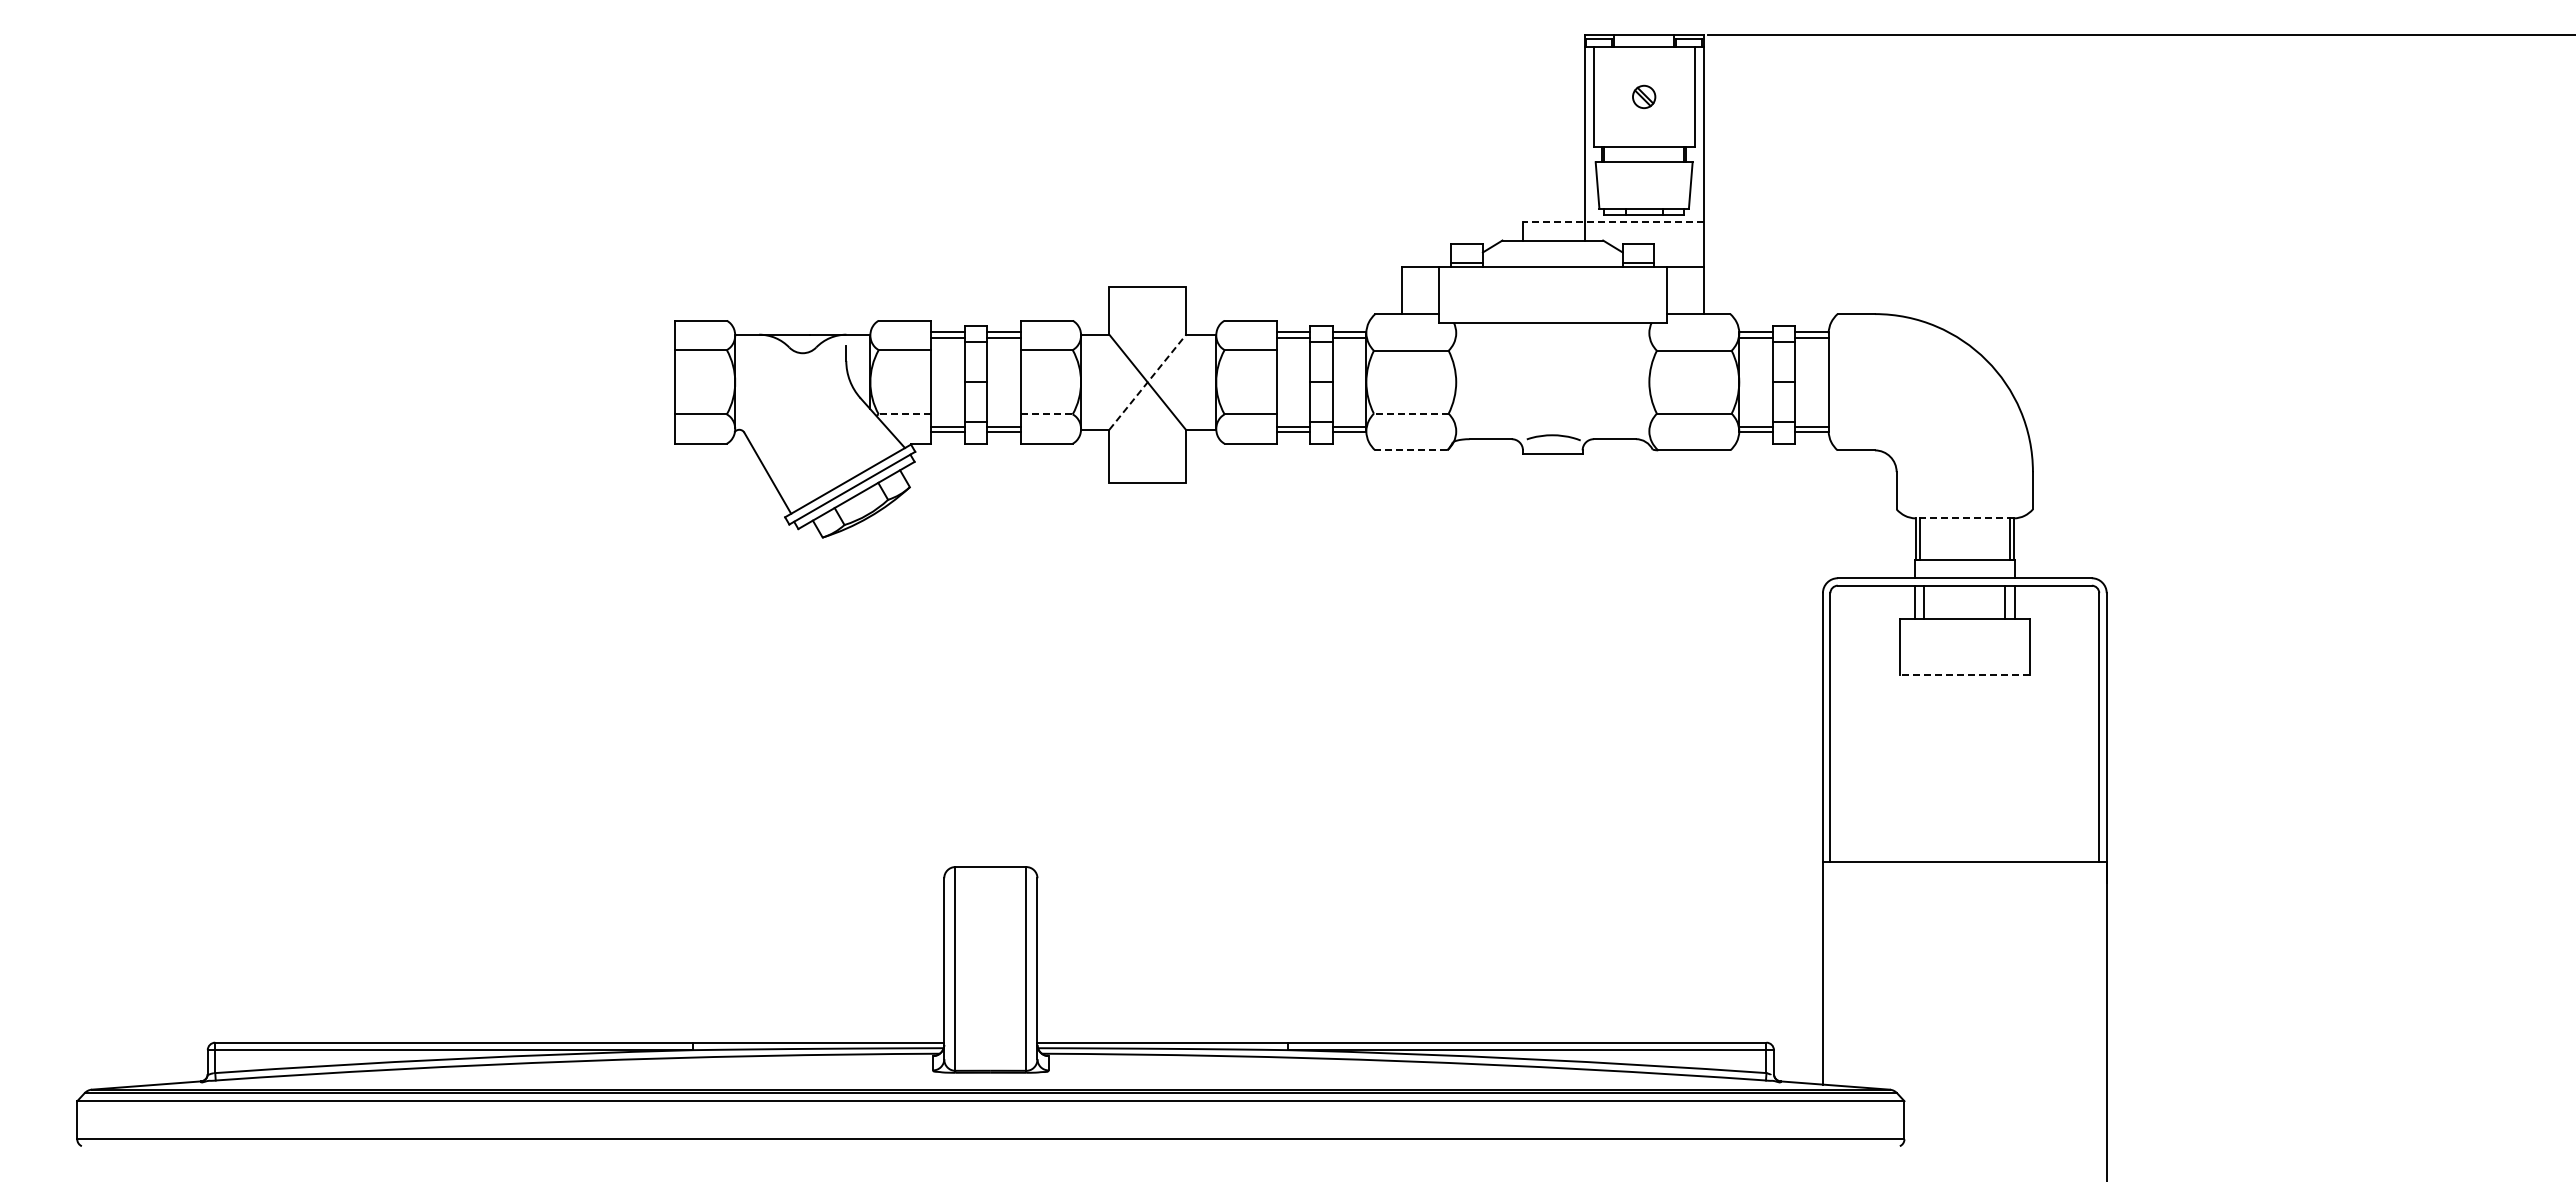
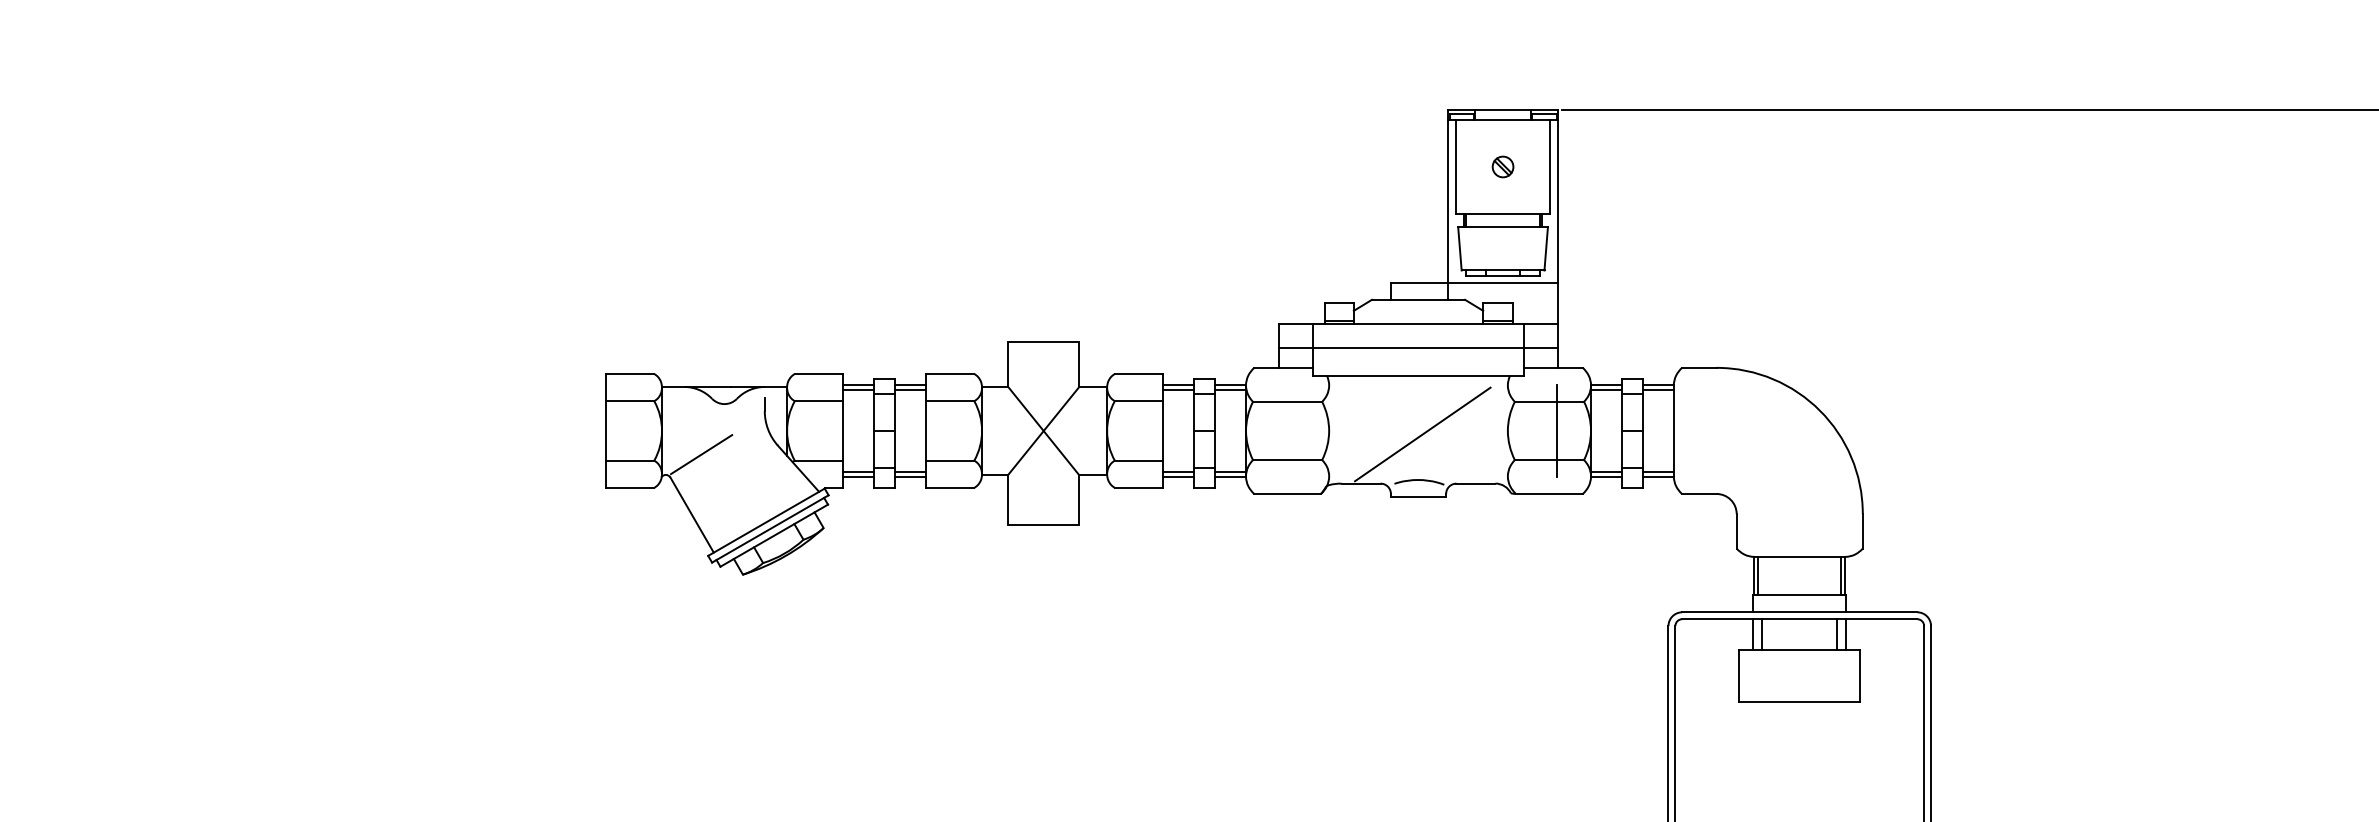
line: (1612, 221) -> (1473, 282), dashed -> solid
line: (1552, 292) -> (1418, 347), added
line: (1148, 381) -> (1044, 430), dashed -> solid
line: (1701, 381) -> (1556, 430), added
line: (1557, 385) -> (1422, 433), added
line: (777, 407) -> (701, 454), added
line: (1410, 413) -> (1286, 459), dashed -> solid
line: (904, 414) -> (818, 460), dashed -> solid
line: (1047, 414) -> (950, 460), dashed -> solid
line: (1410, 450) -> (1286, 494), dashed -> solid
line: (1964, 518) -> (1799, 557), dashed -> solid
line: (1964, 675) -> (1799, 702), dashed -> solid

